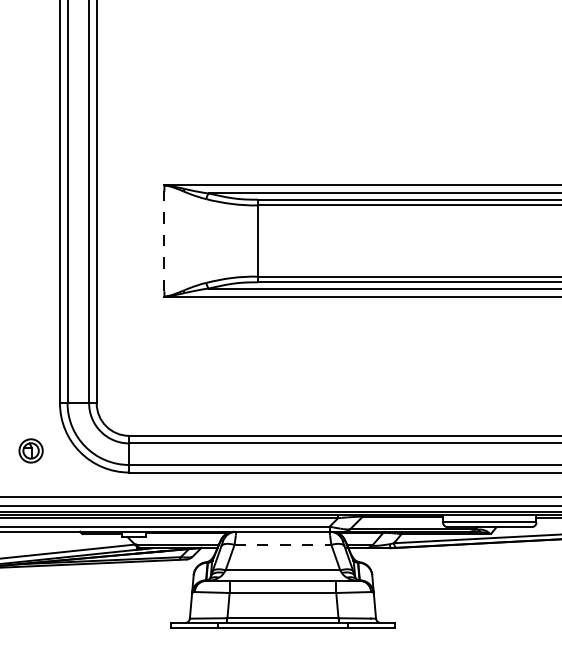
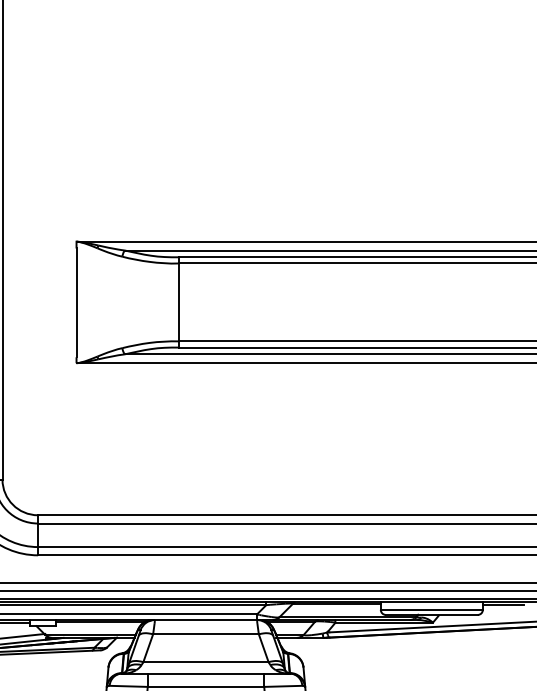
line: (164, 240) -> (76, 301), dashed -> solid
line: (283, 544) -> (206, 633), dashed -> solid

